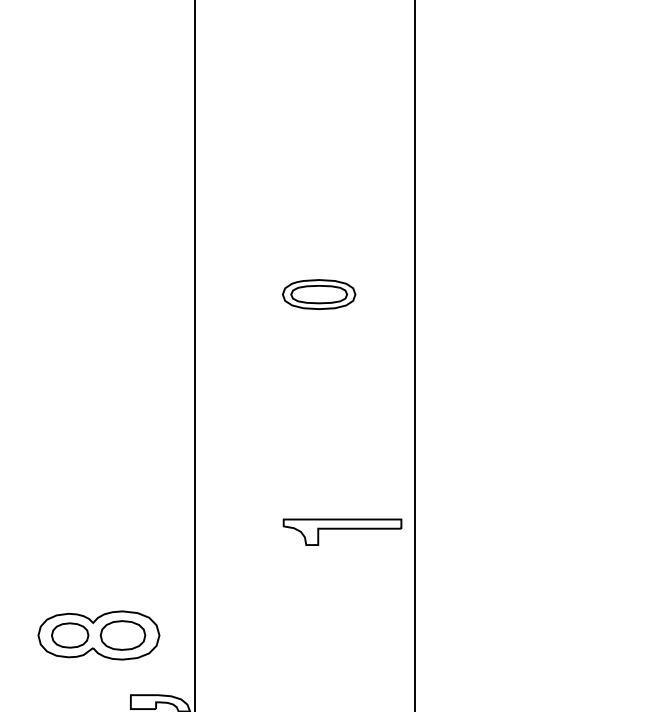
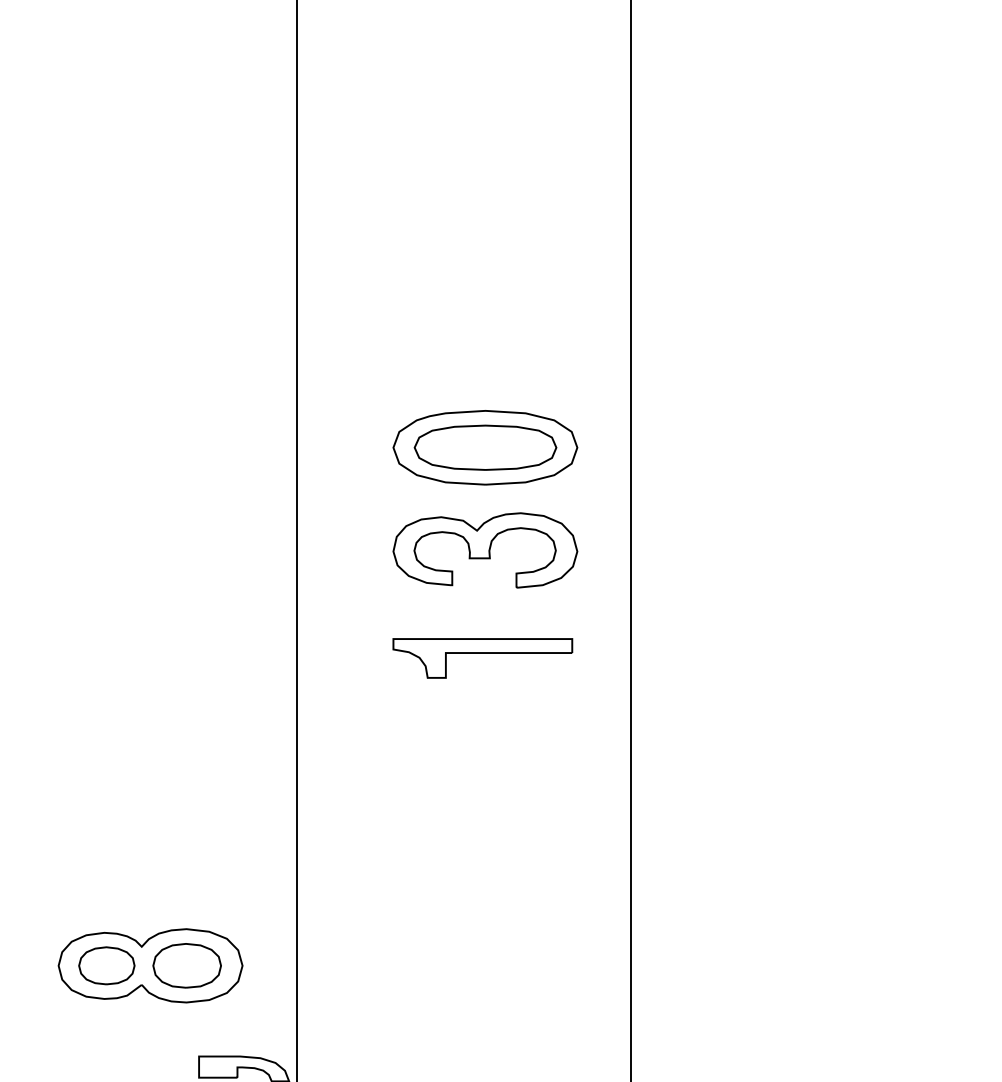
part: (318, 294) -> (484, 447), size x1.67
part: (318, 361) -> (484, 549), added
part: (342, 531) -> (482, 657), moved

